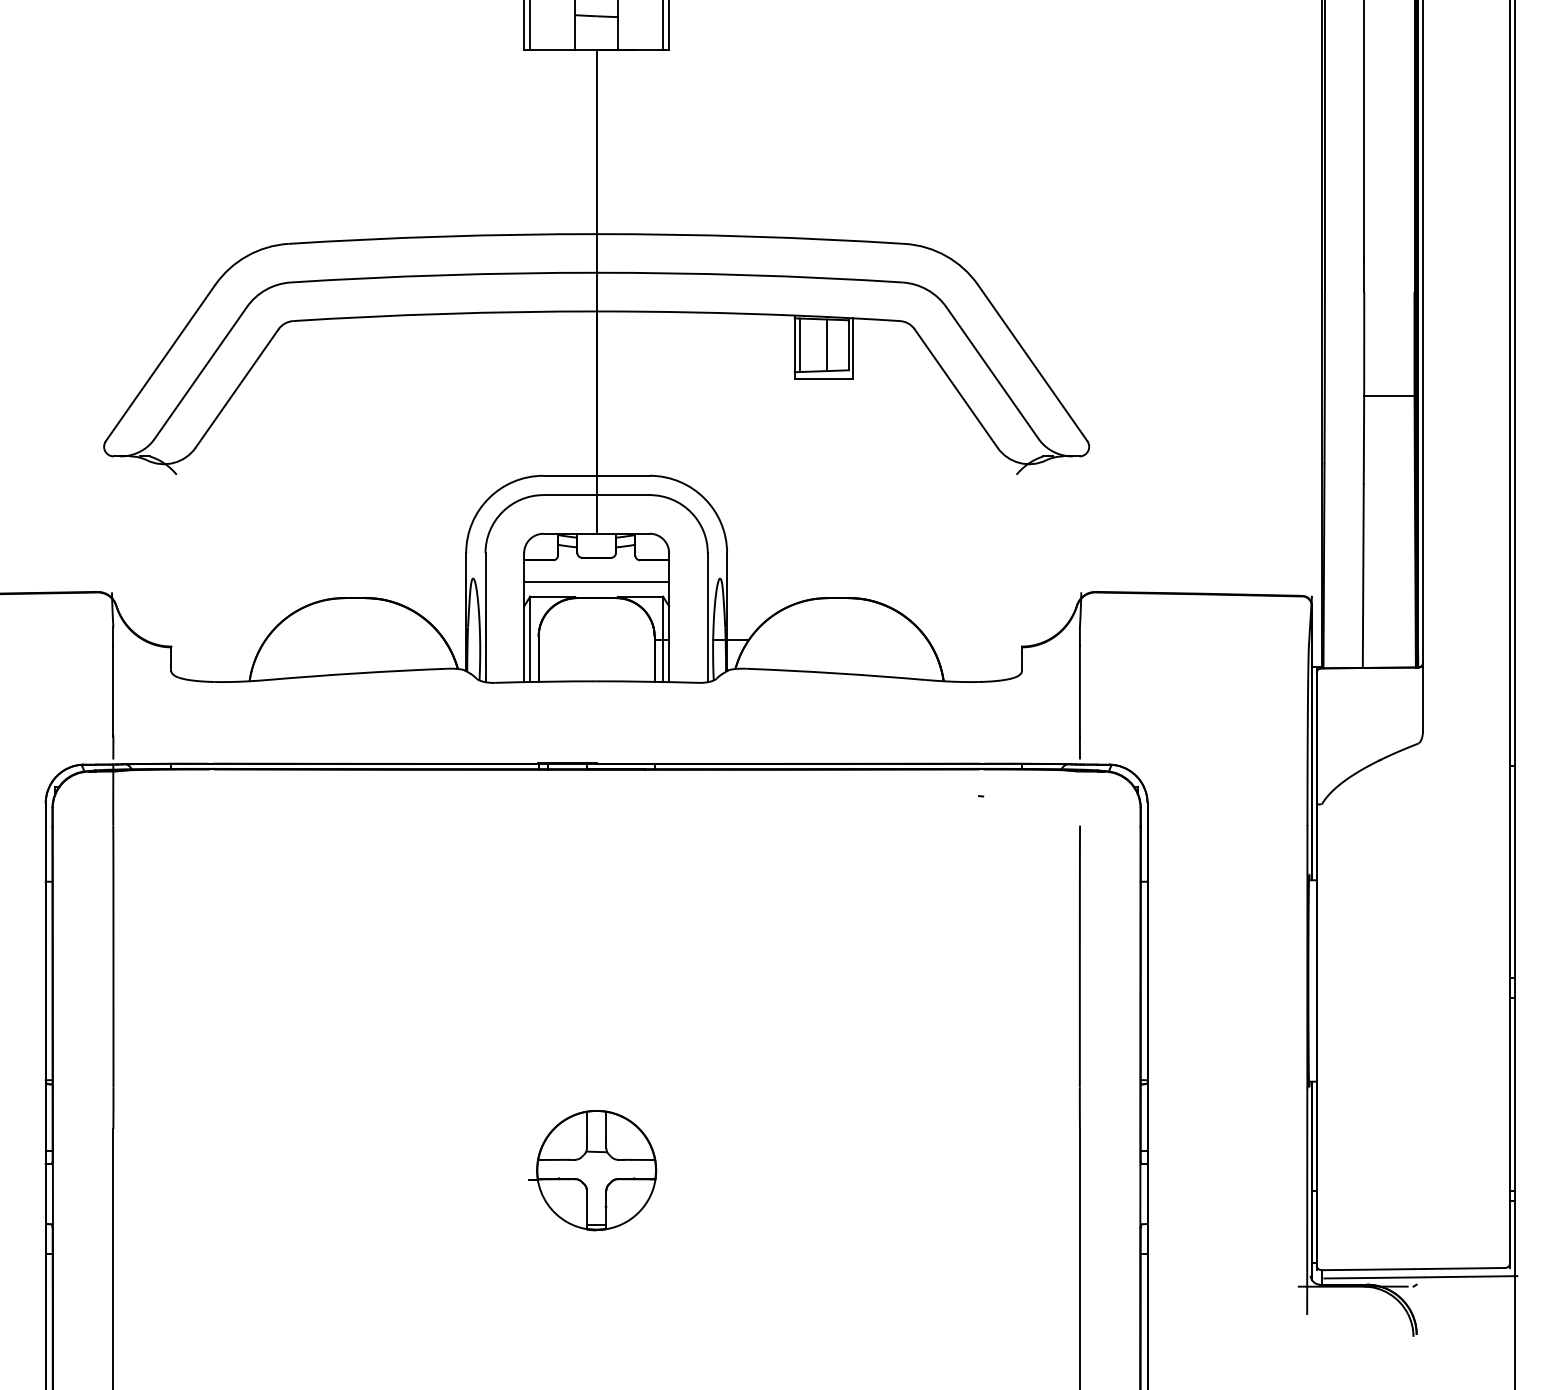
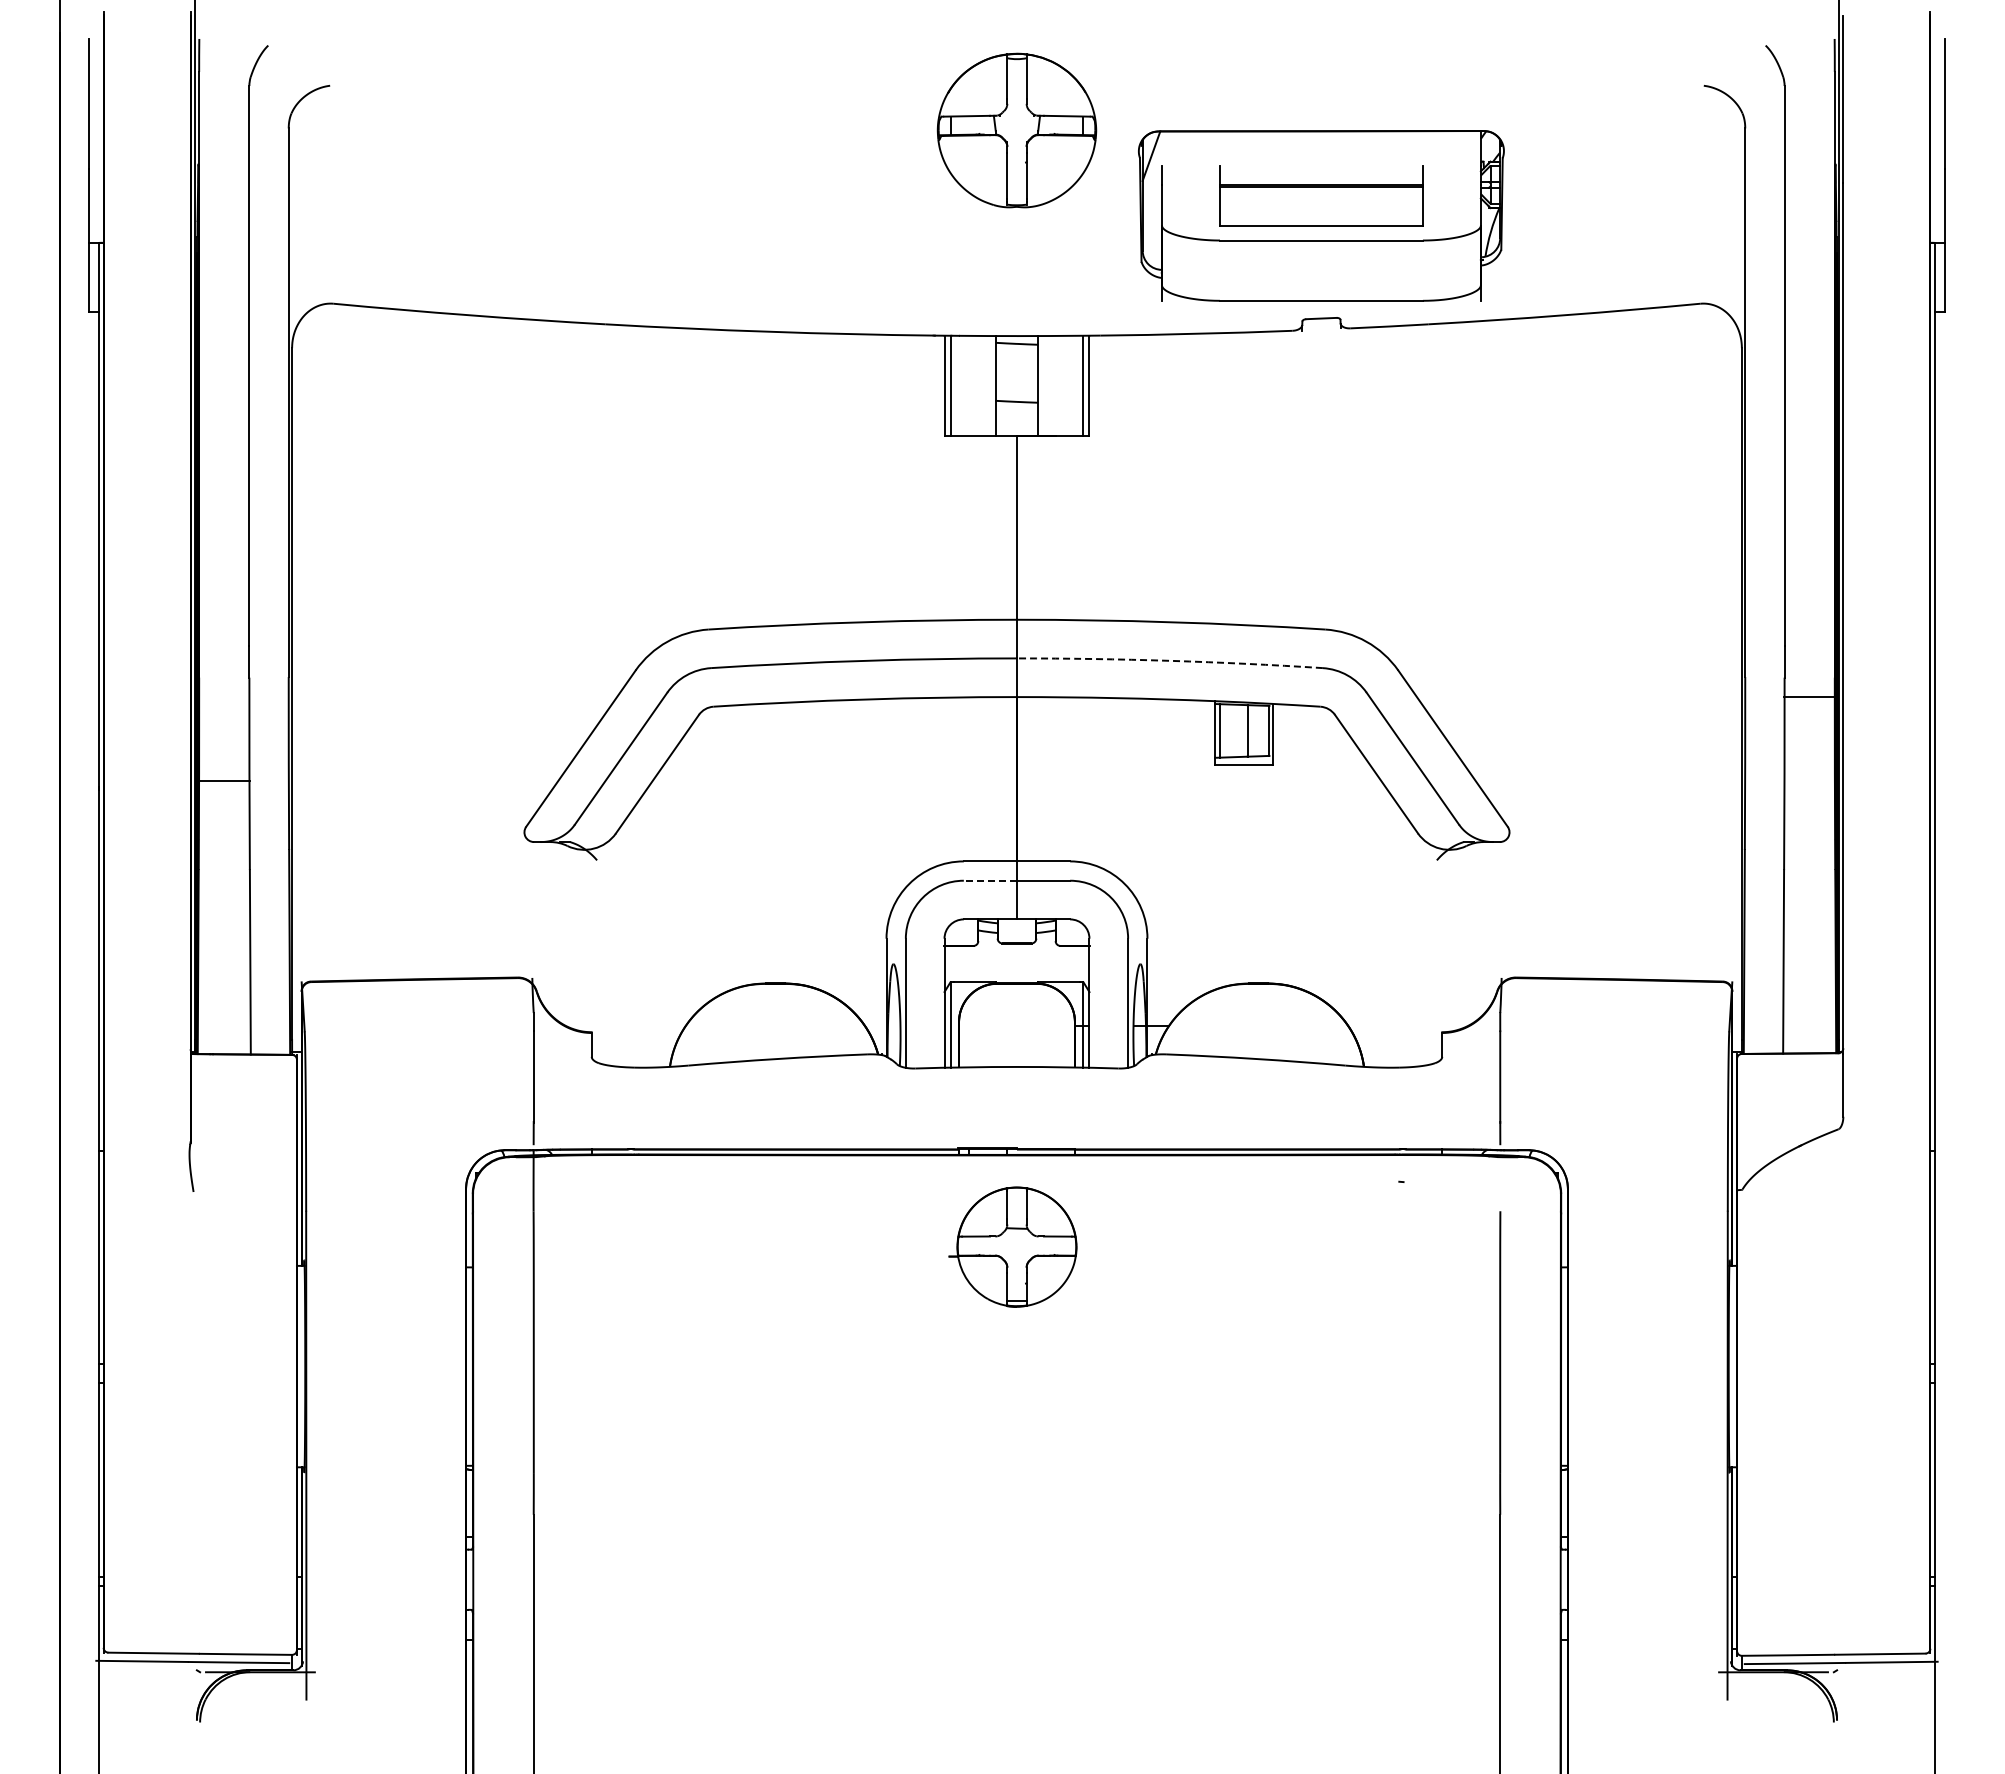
arc: (750, 274) -> (1170, 660), solid -> dashed
line: (1389, 395) -> (1809, 697), moved
line: (570, 494) -> (990, 880), solid -> dashed
line: (596, 581) -> (1016, 967), removed
part: (592, 1169) -> (1012, 1246), moved

